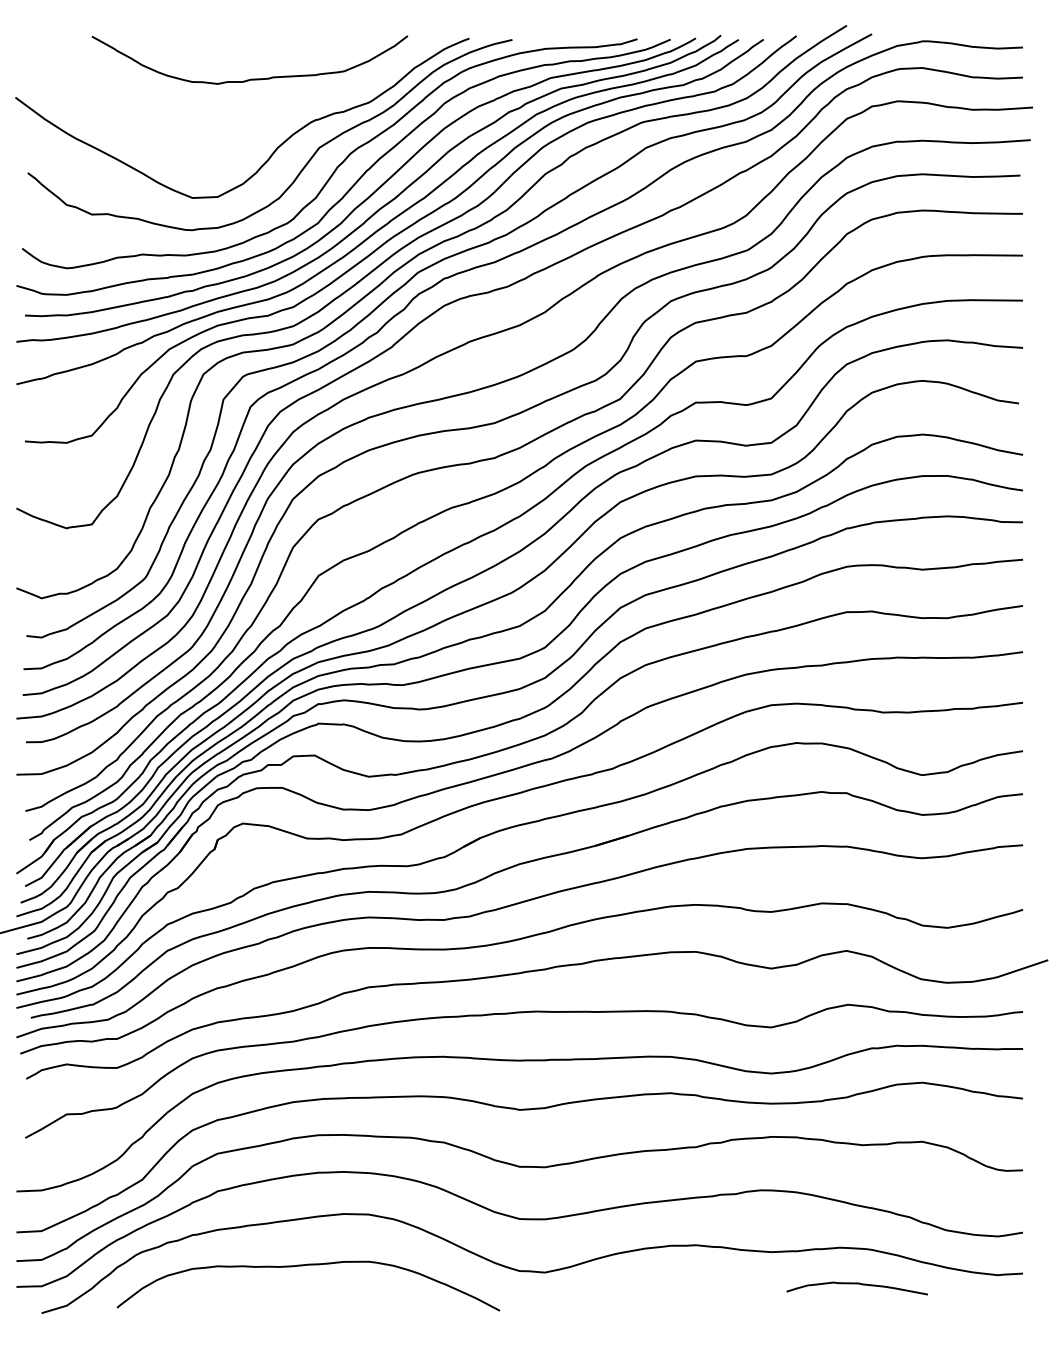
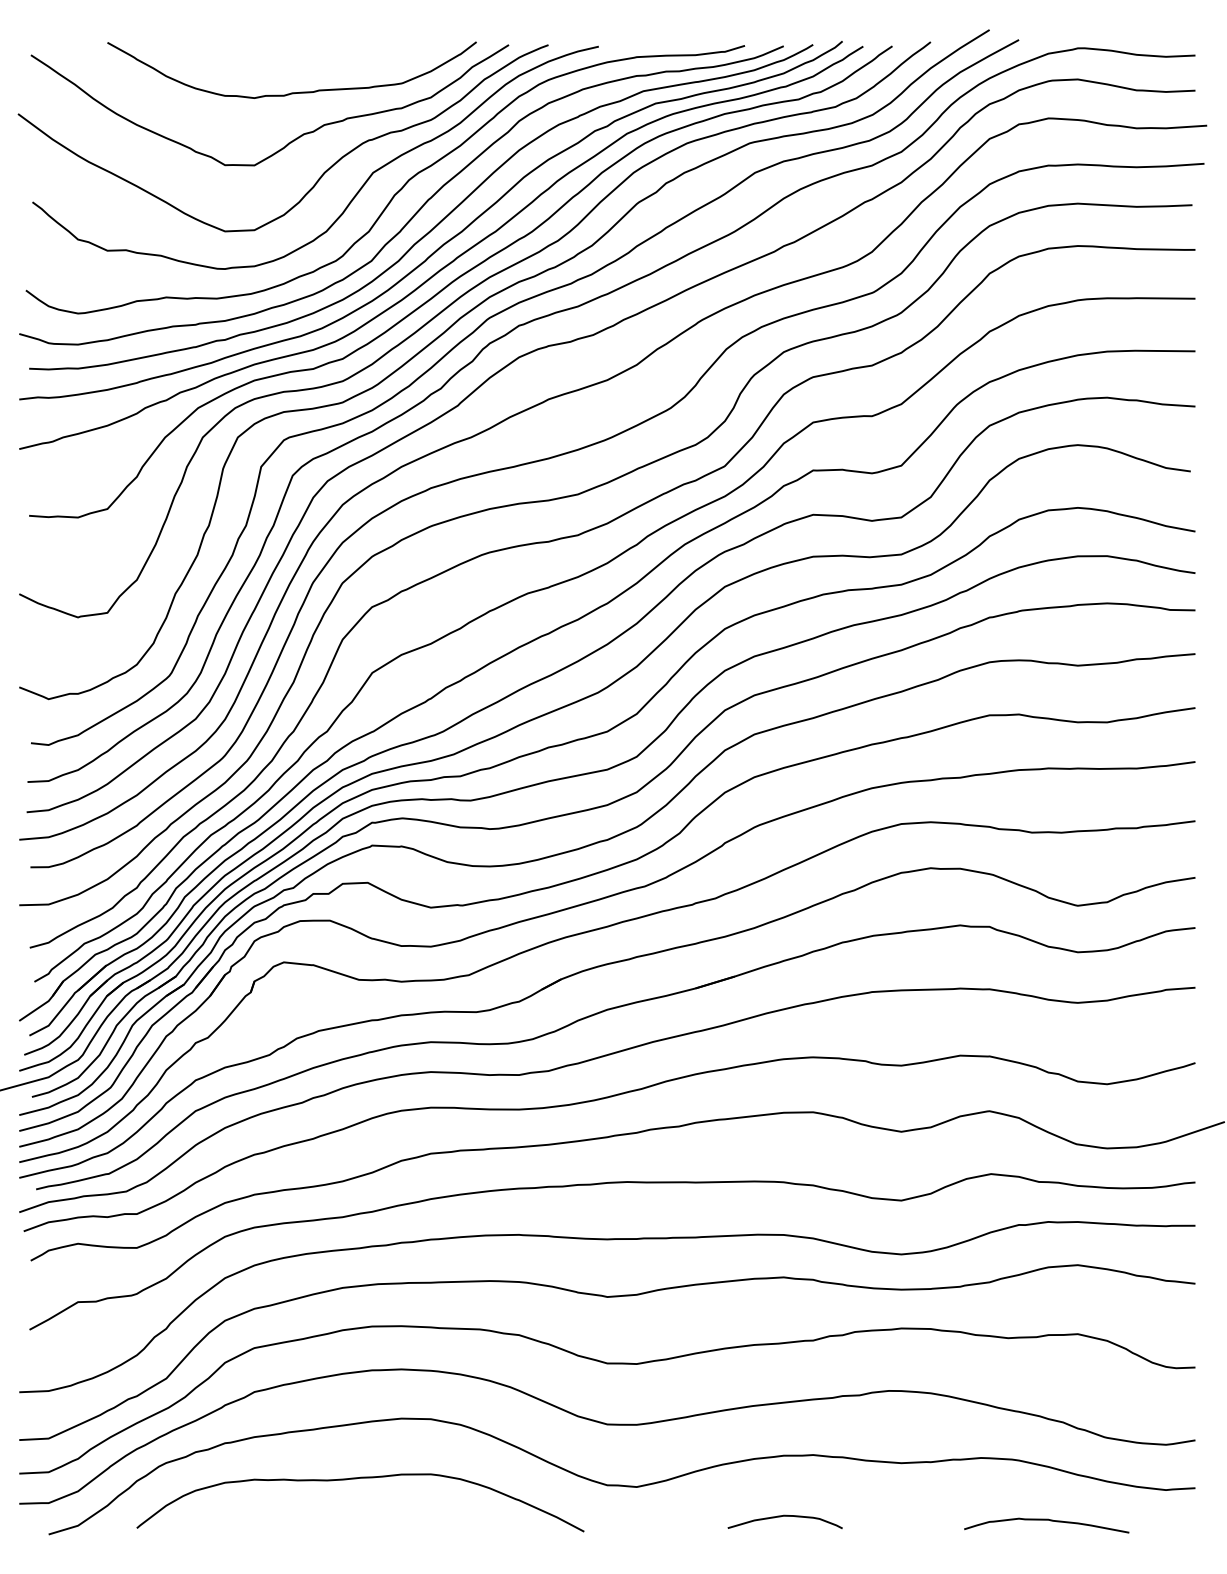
curve: (249, 120) -> (291, 140), added
curve: (857, 1284) -> (1046, 1520), moved
curve: (671, 1297) -> (784, 1516), added

